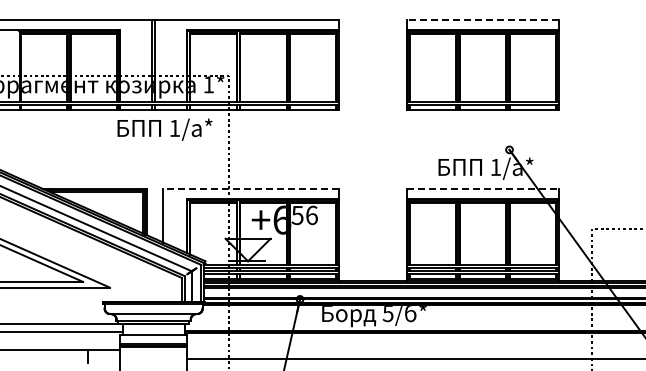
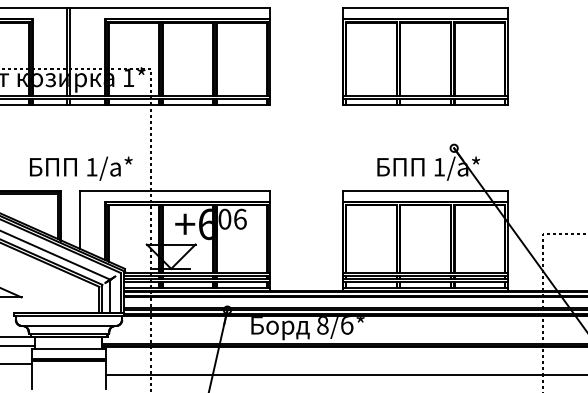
line: (482, 20) -> (424, 8), dashed -> solid
text: (164, 129) -> (80, 168), moved
line: (251, 189) -> (174, 191), dashed -> solid
line: (483, 189) -> (426, 191), dashed -> solid
text: (297, 214) -> (224, 218), 56 -> 06
text: (387, 314) -> (322, 326), 5/ -> 8/

